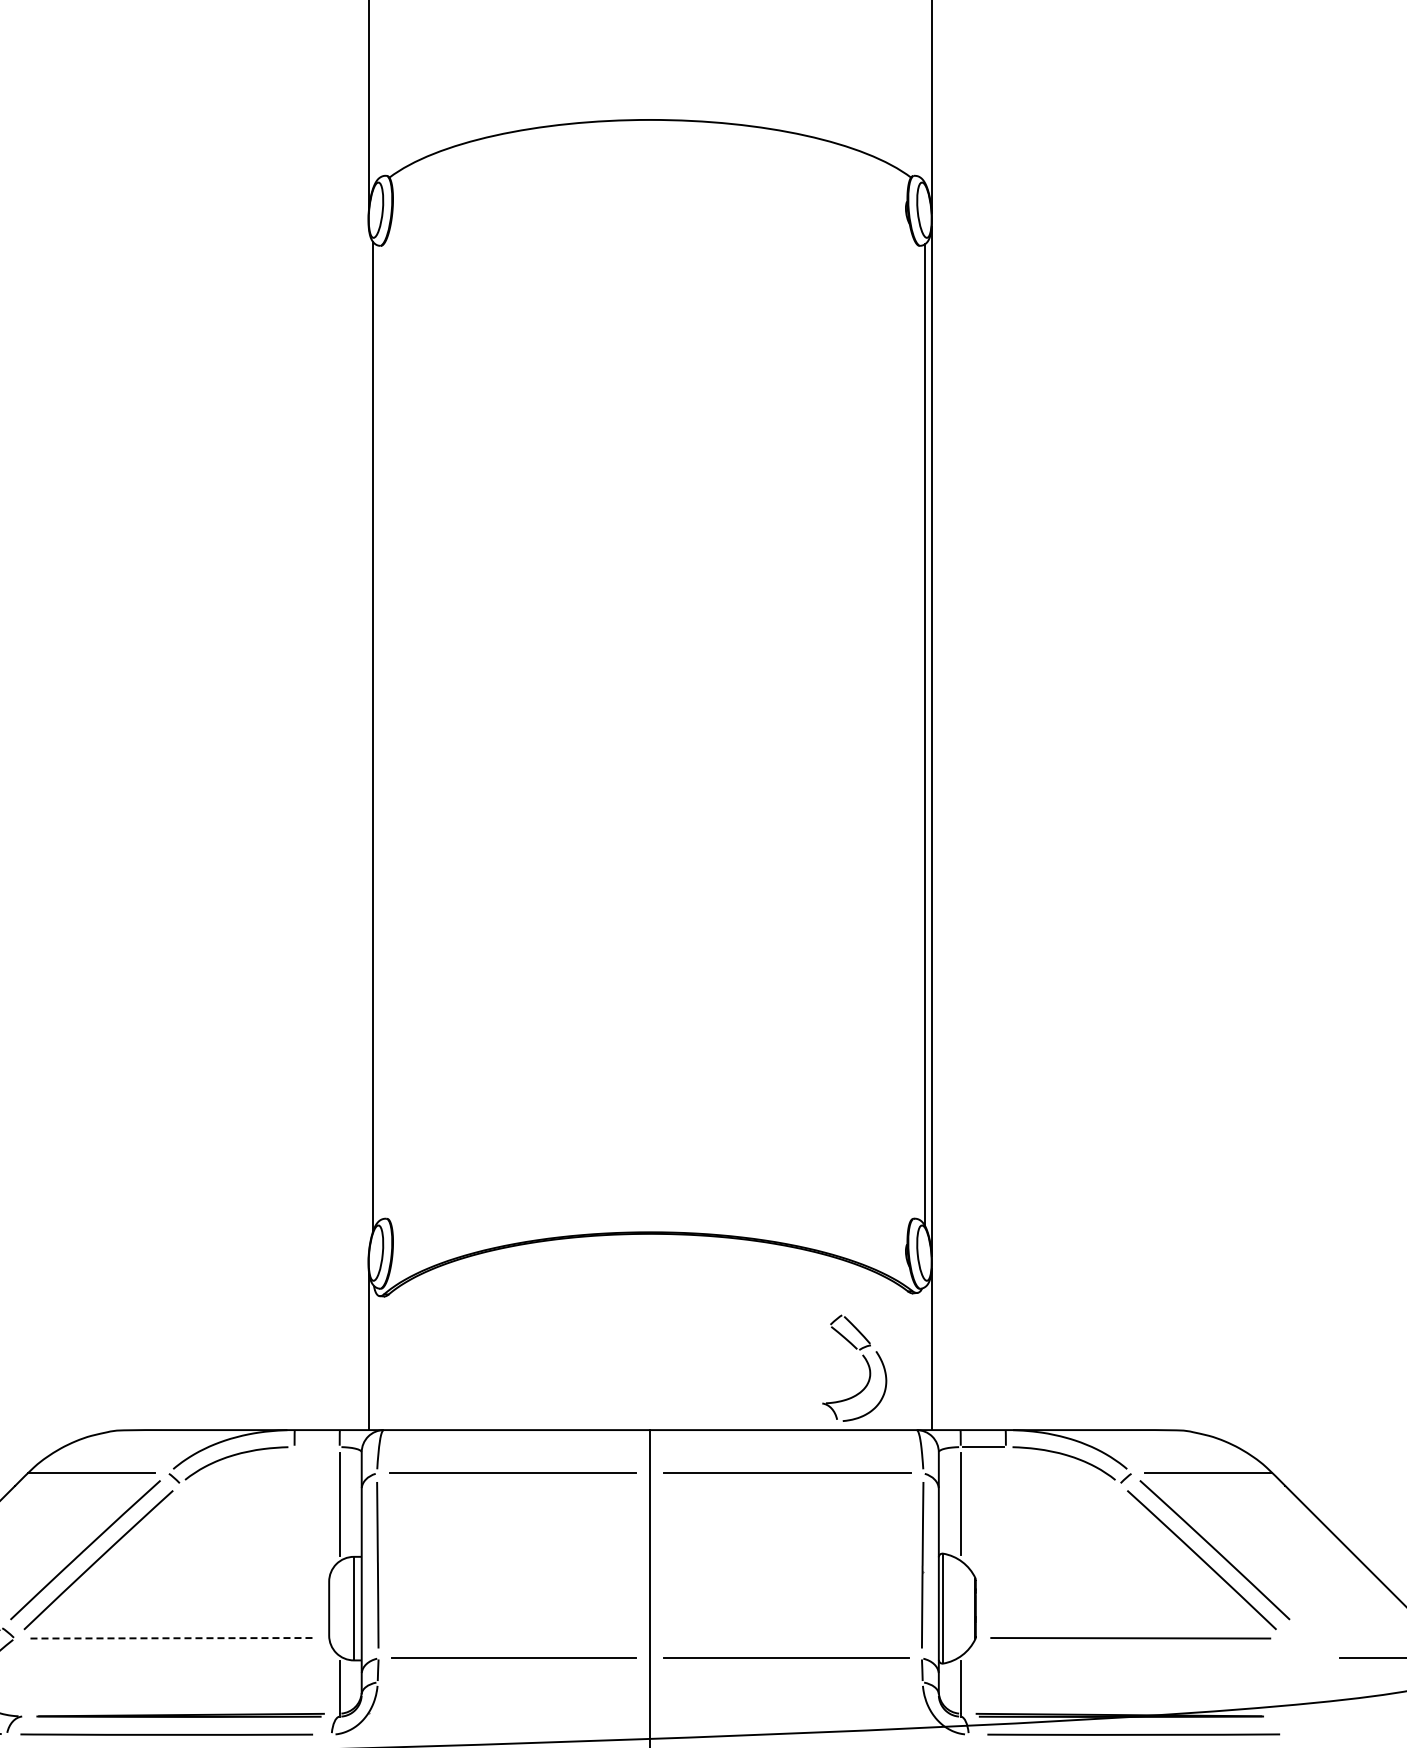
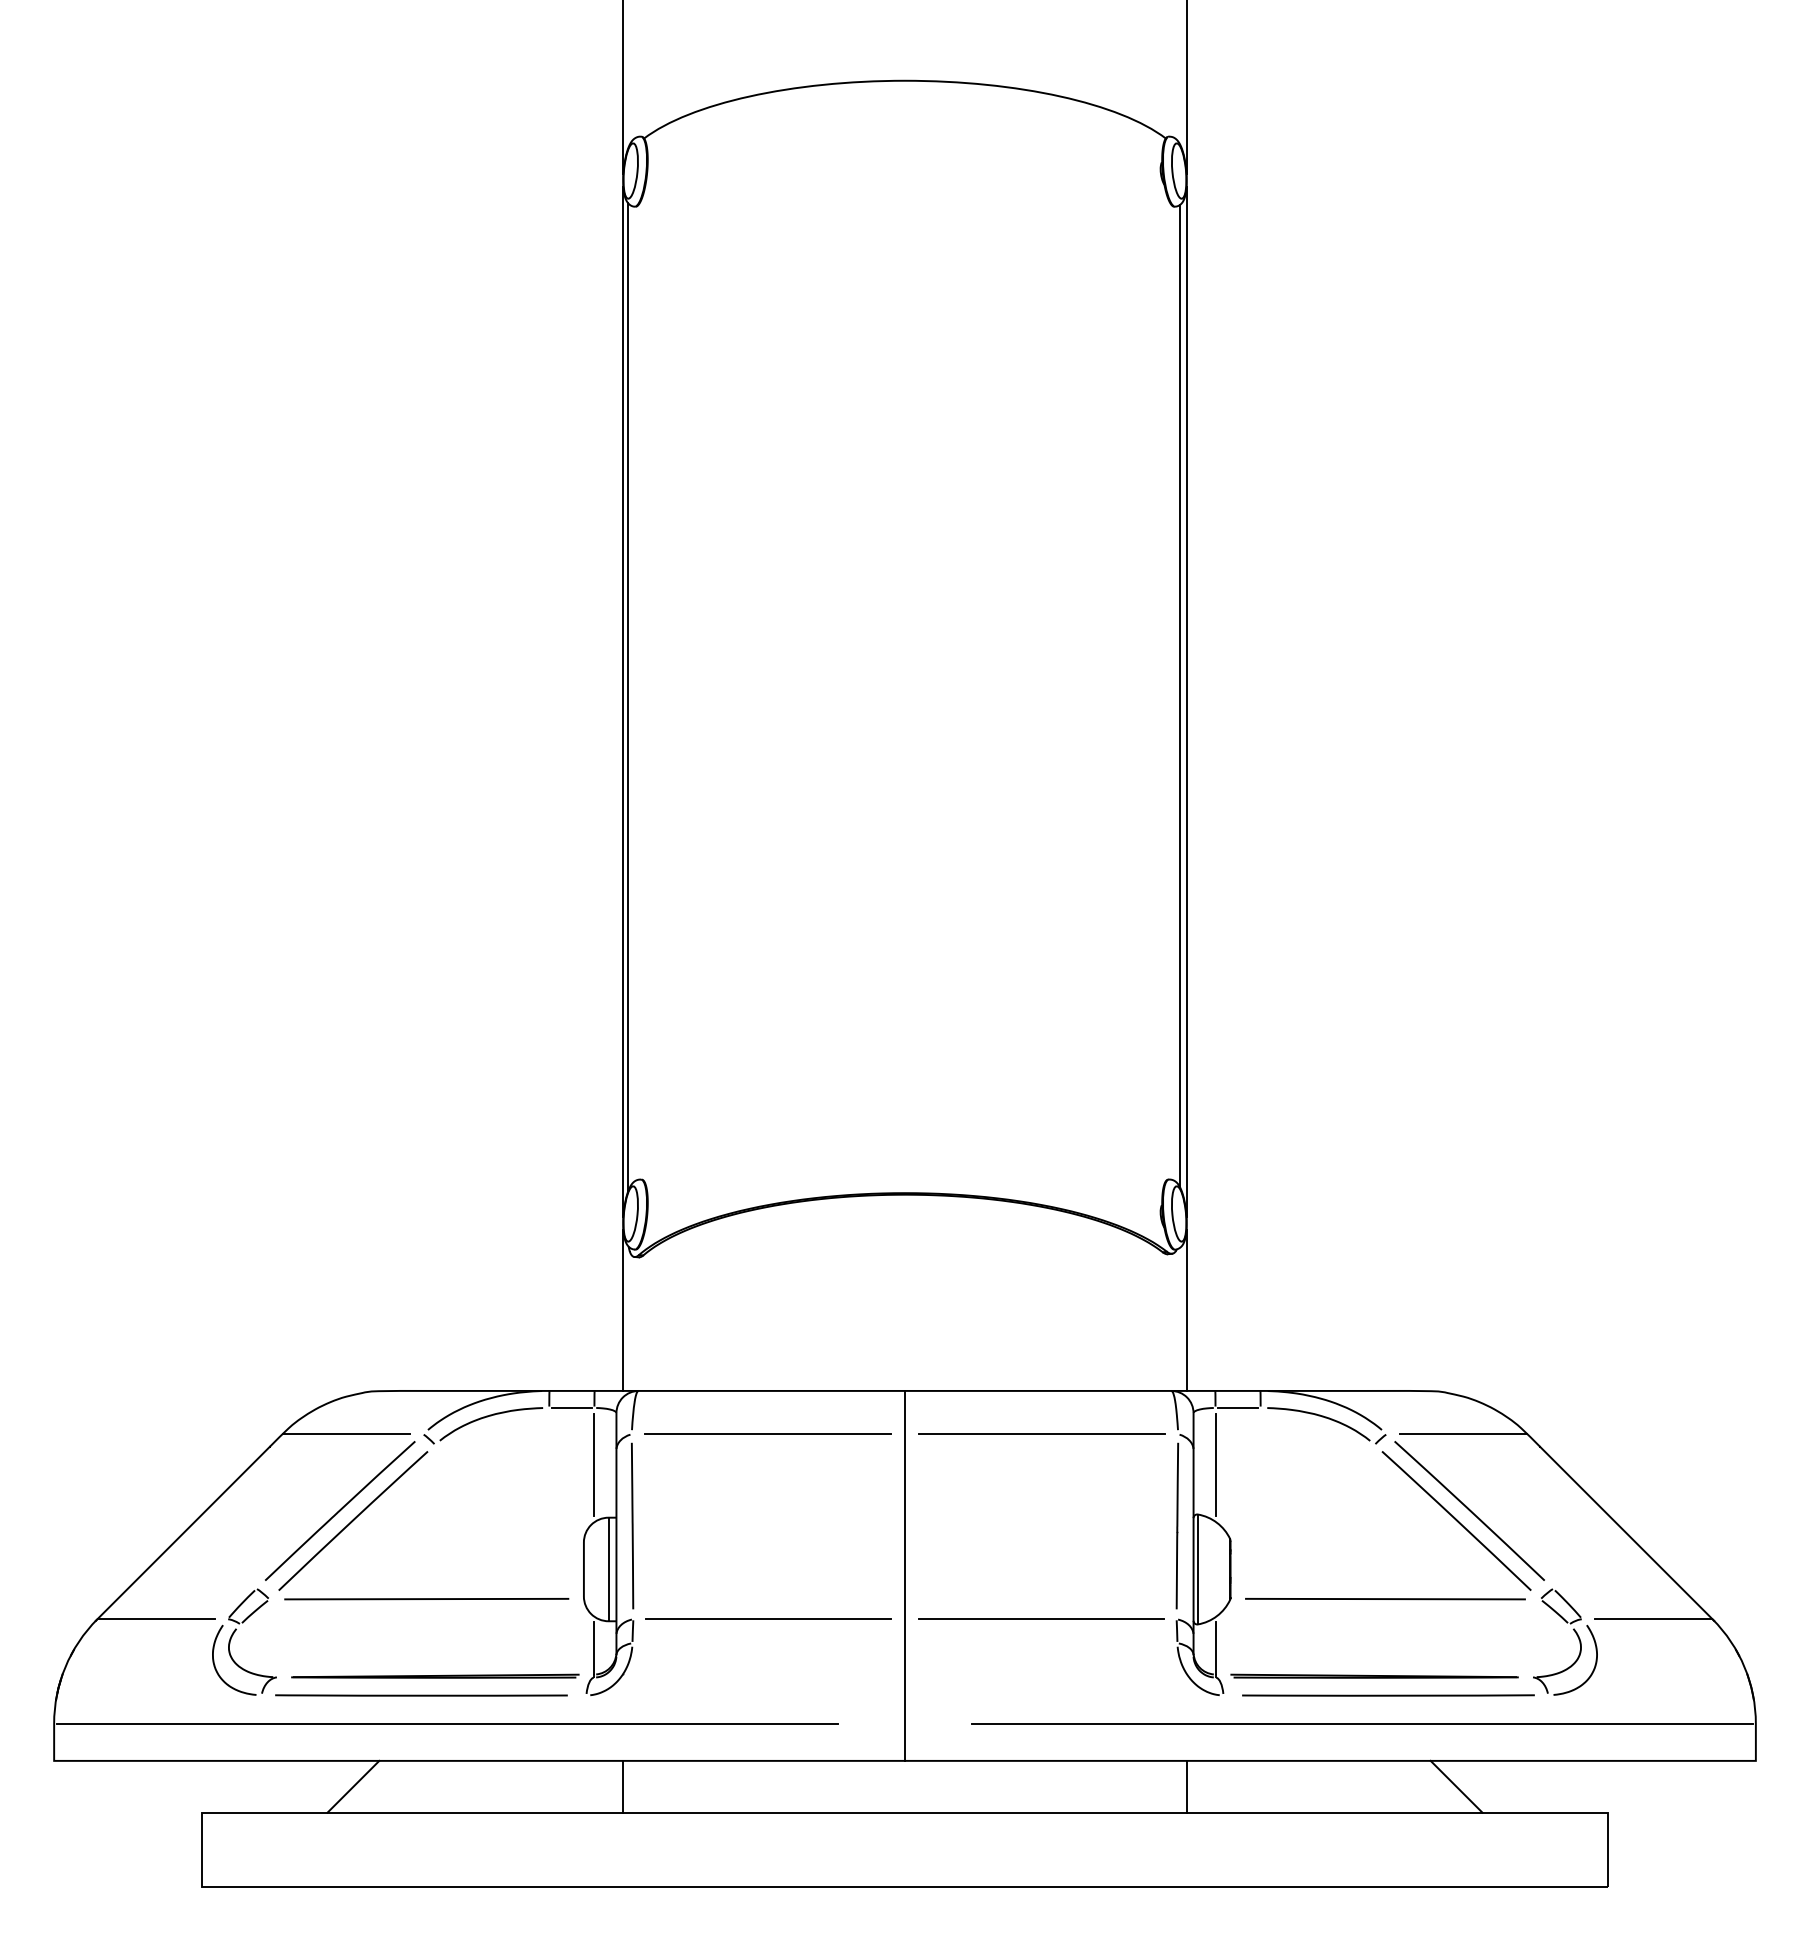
line: (368, 740) -> (623, 701), added
part: (865, 1361) -> (1576, 1635), moved
line: (316, 1446) -> (571, 1407), added
line: (171, 1638) -> (426, 1599), dashed -> solid

